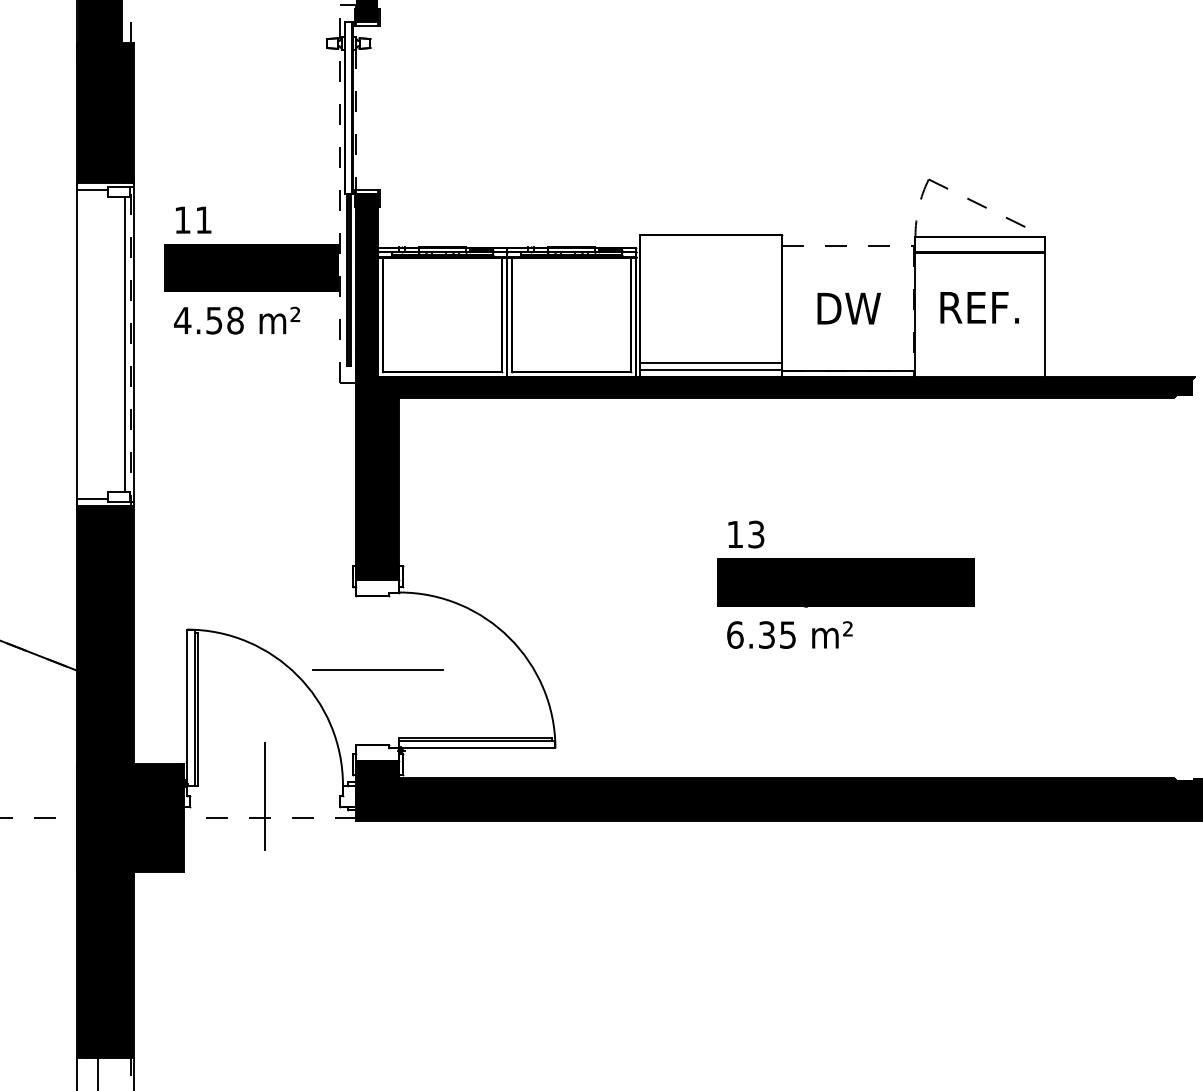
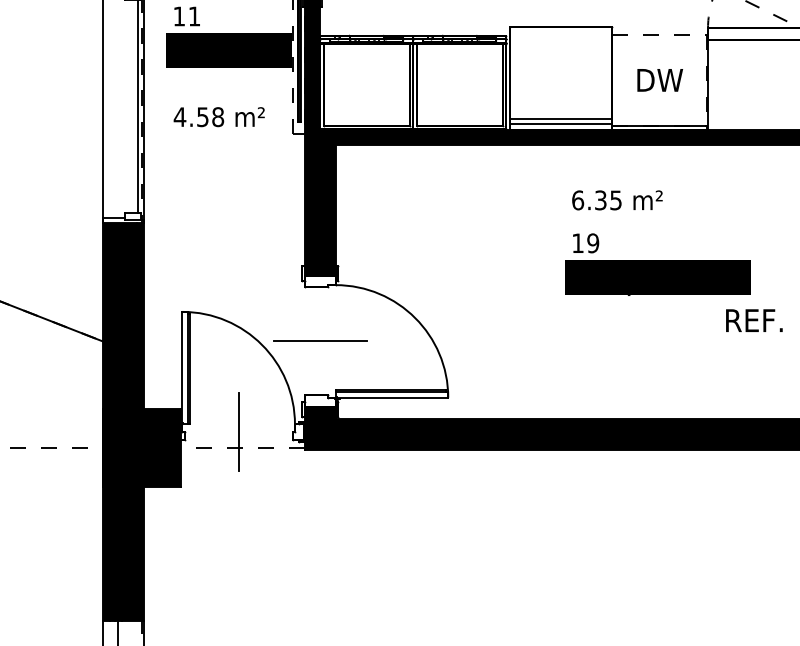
text: (979, 307) -> (754, 320), moved
text: (237, 320) -> (219, 117), moved
text: (756, 534) -> (593, 243), 13 -> 19
text: (789, 634) -> (617, 199), moved

